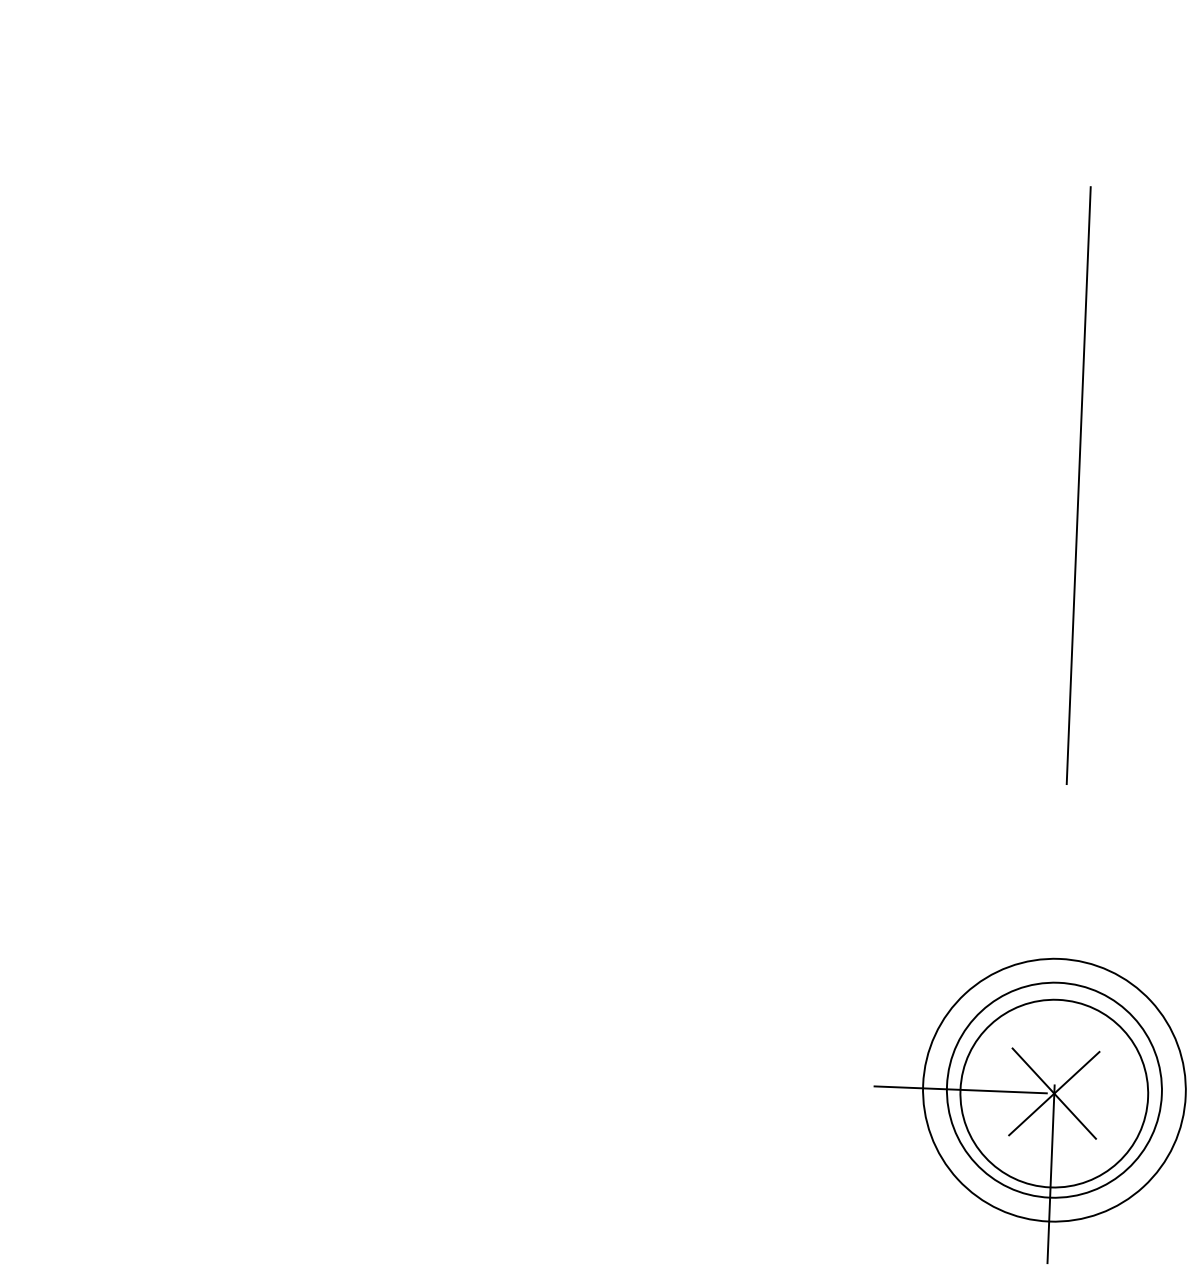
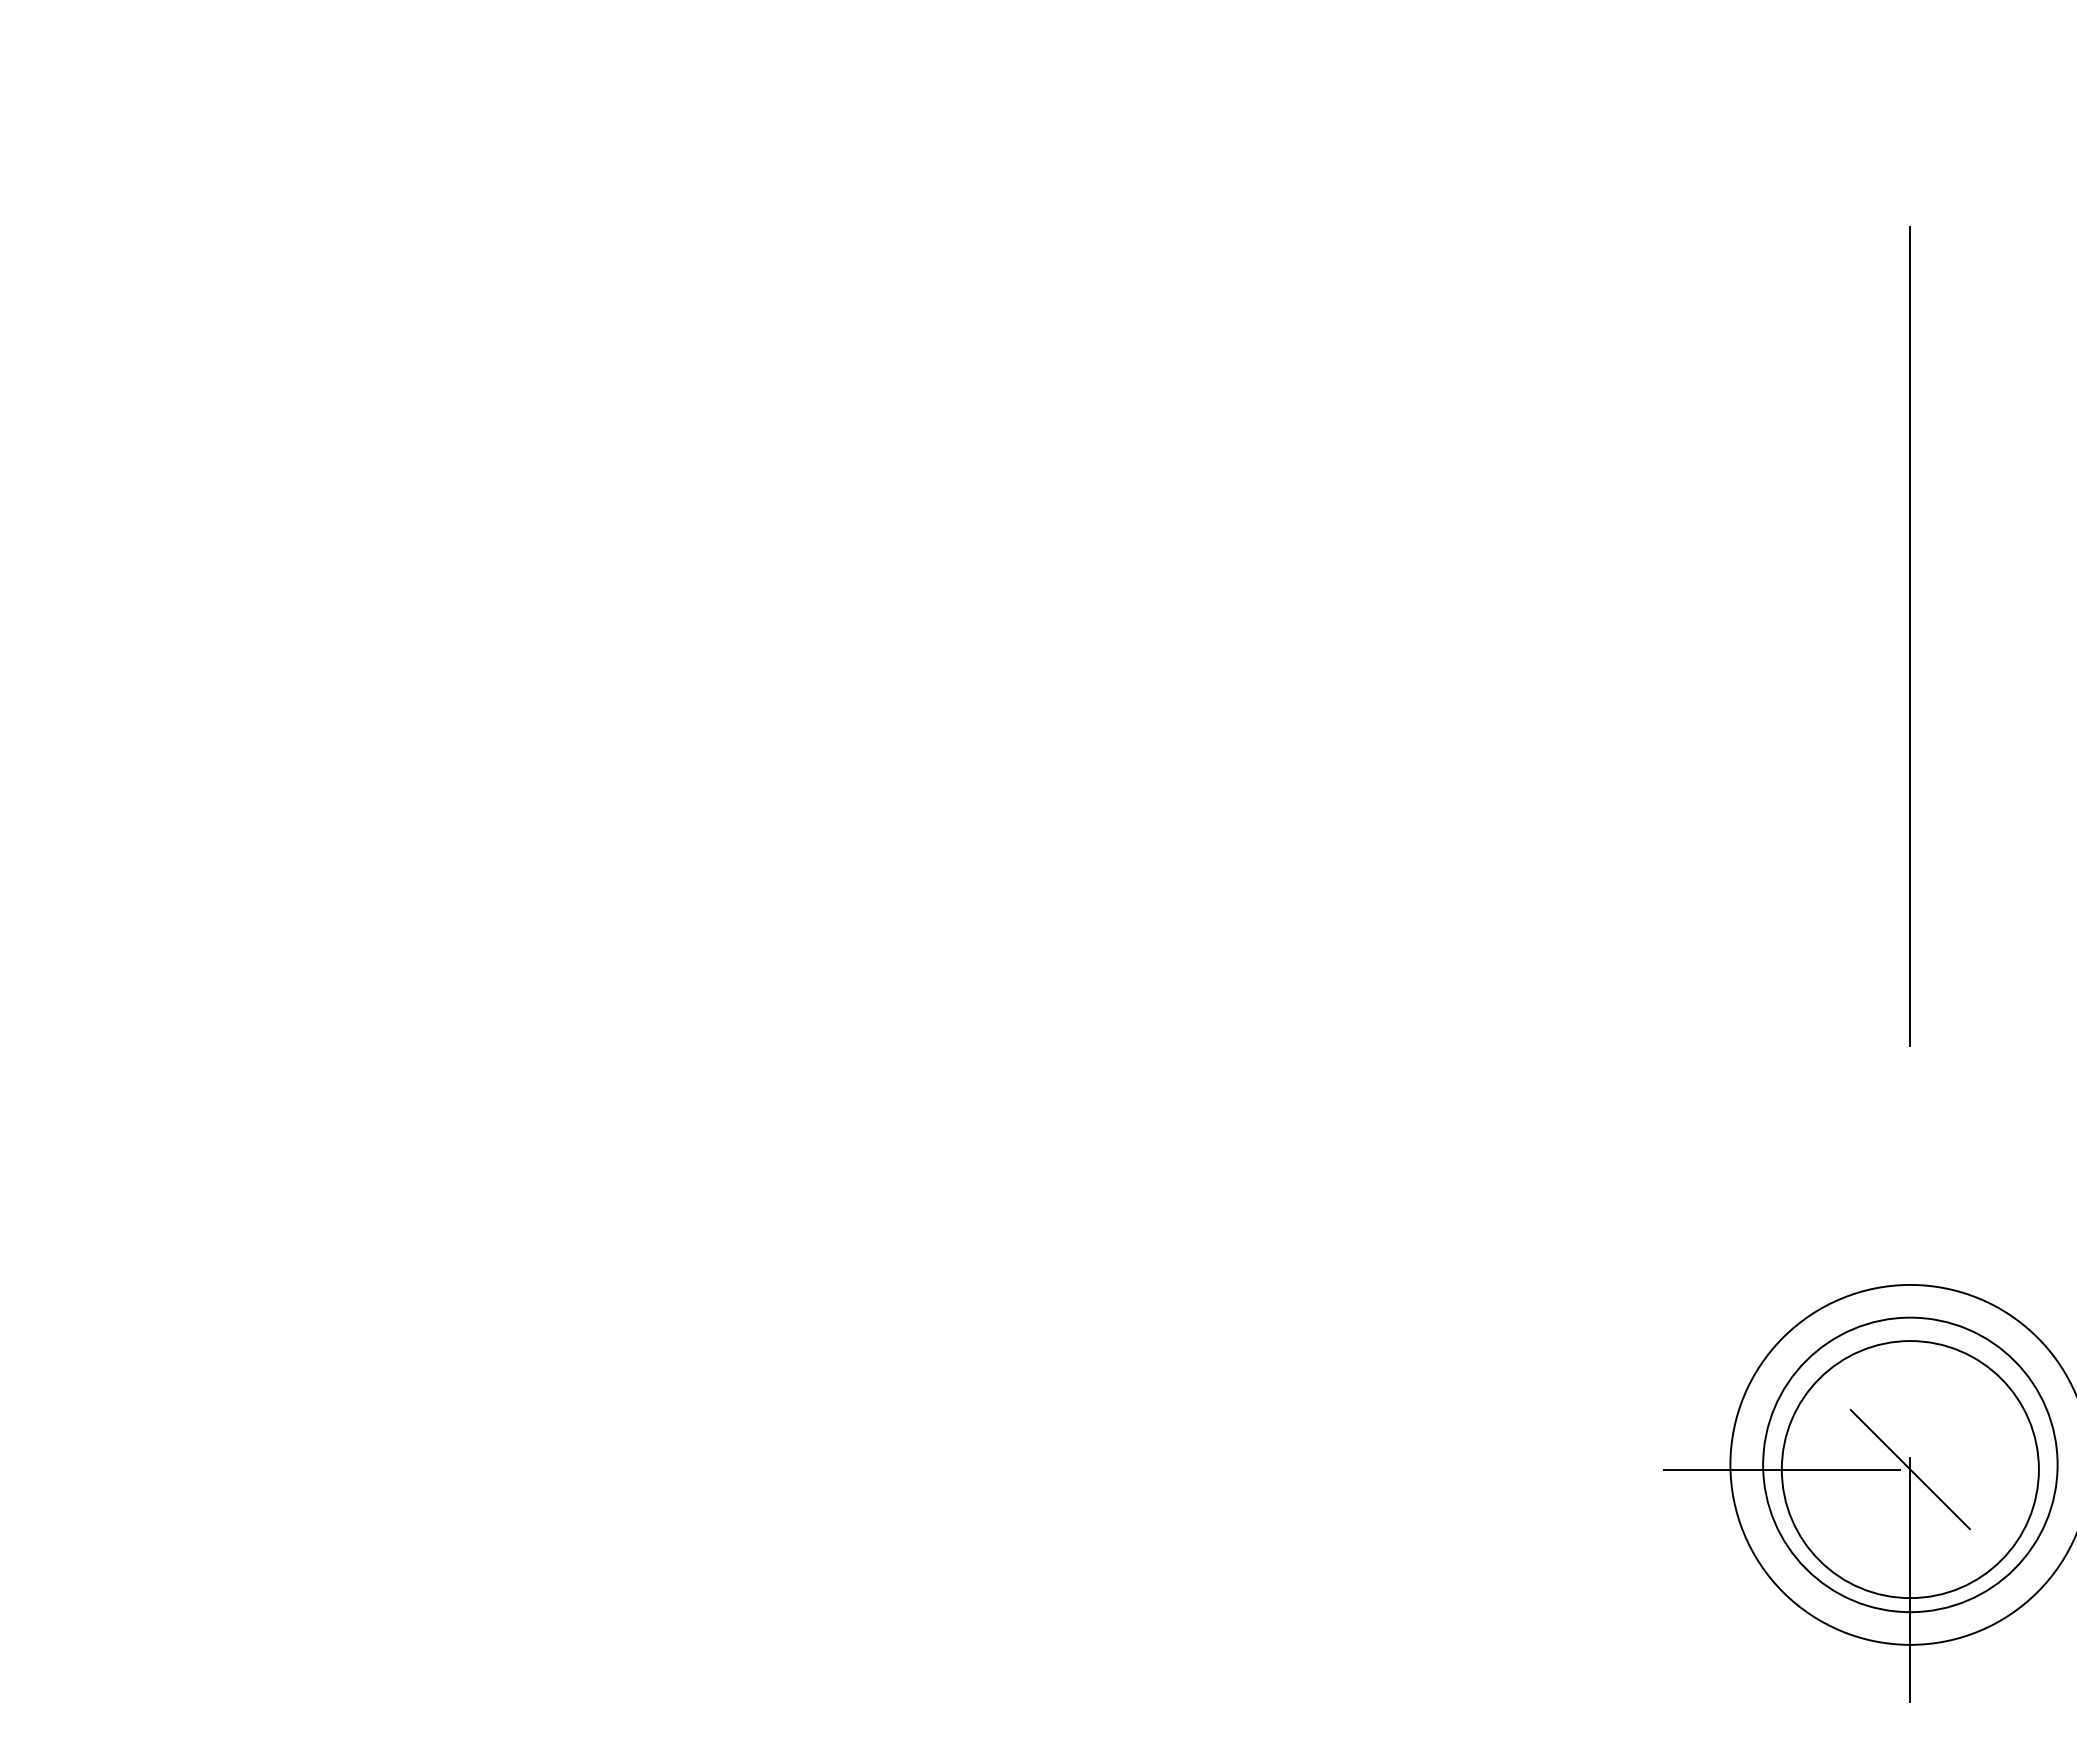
line: (1053, 1093) -> (1909, 1469), removed

